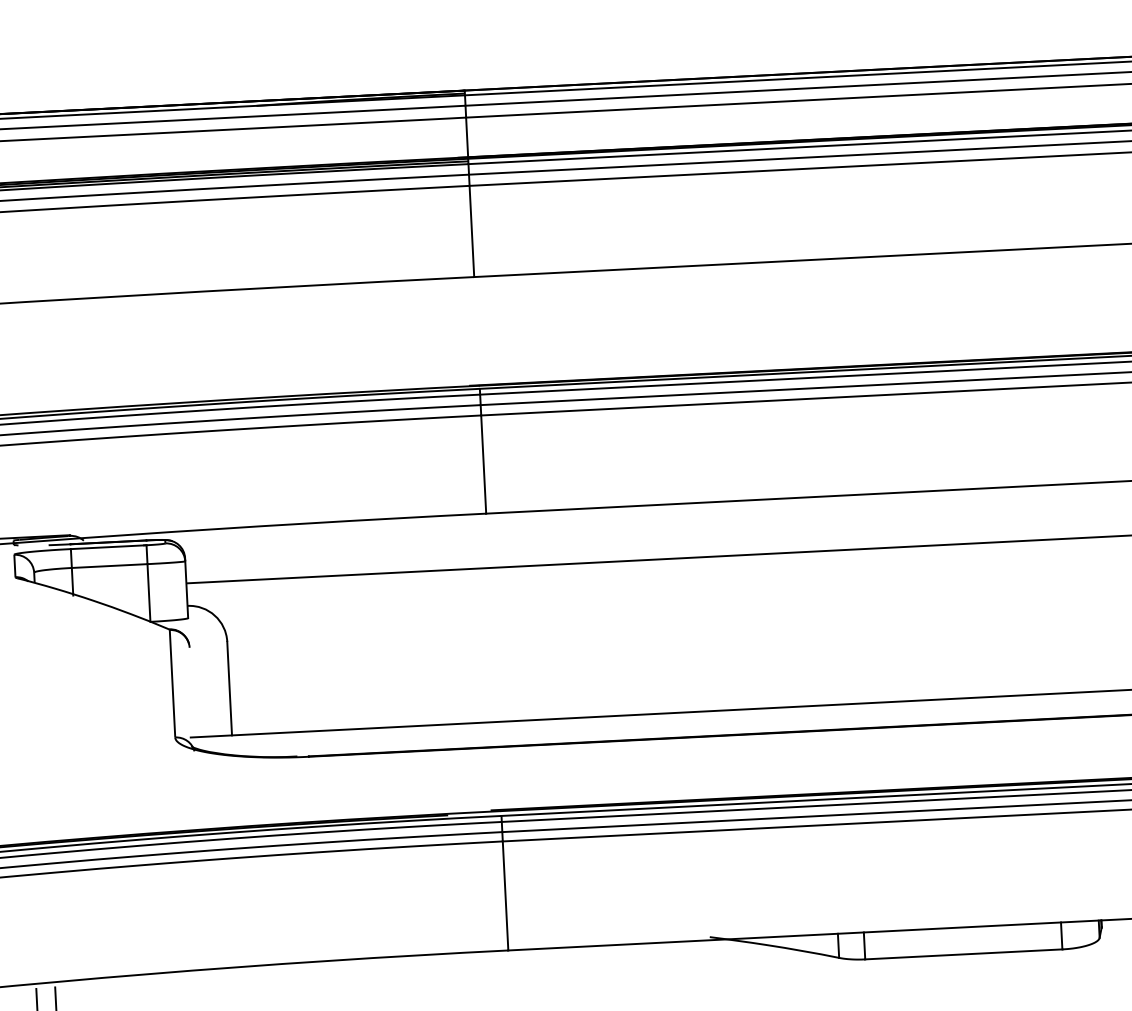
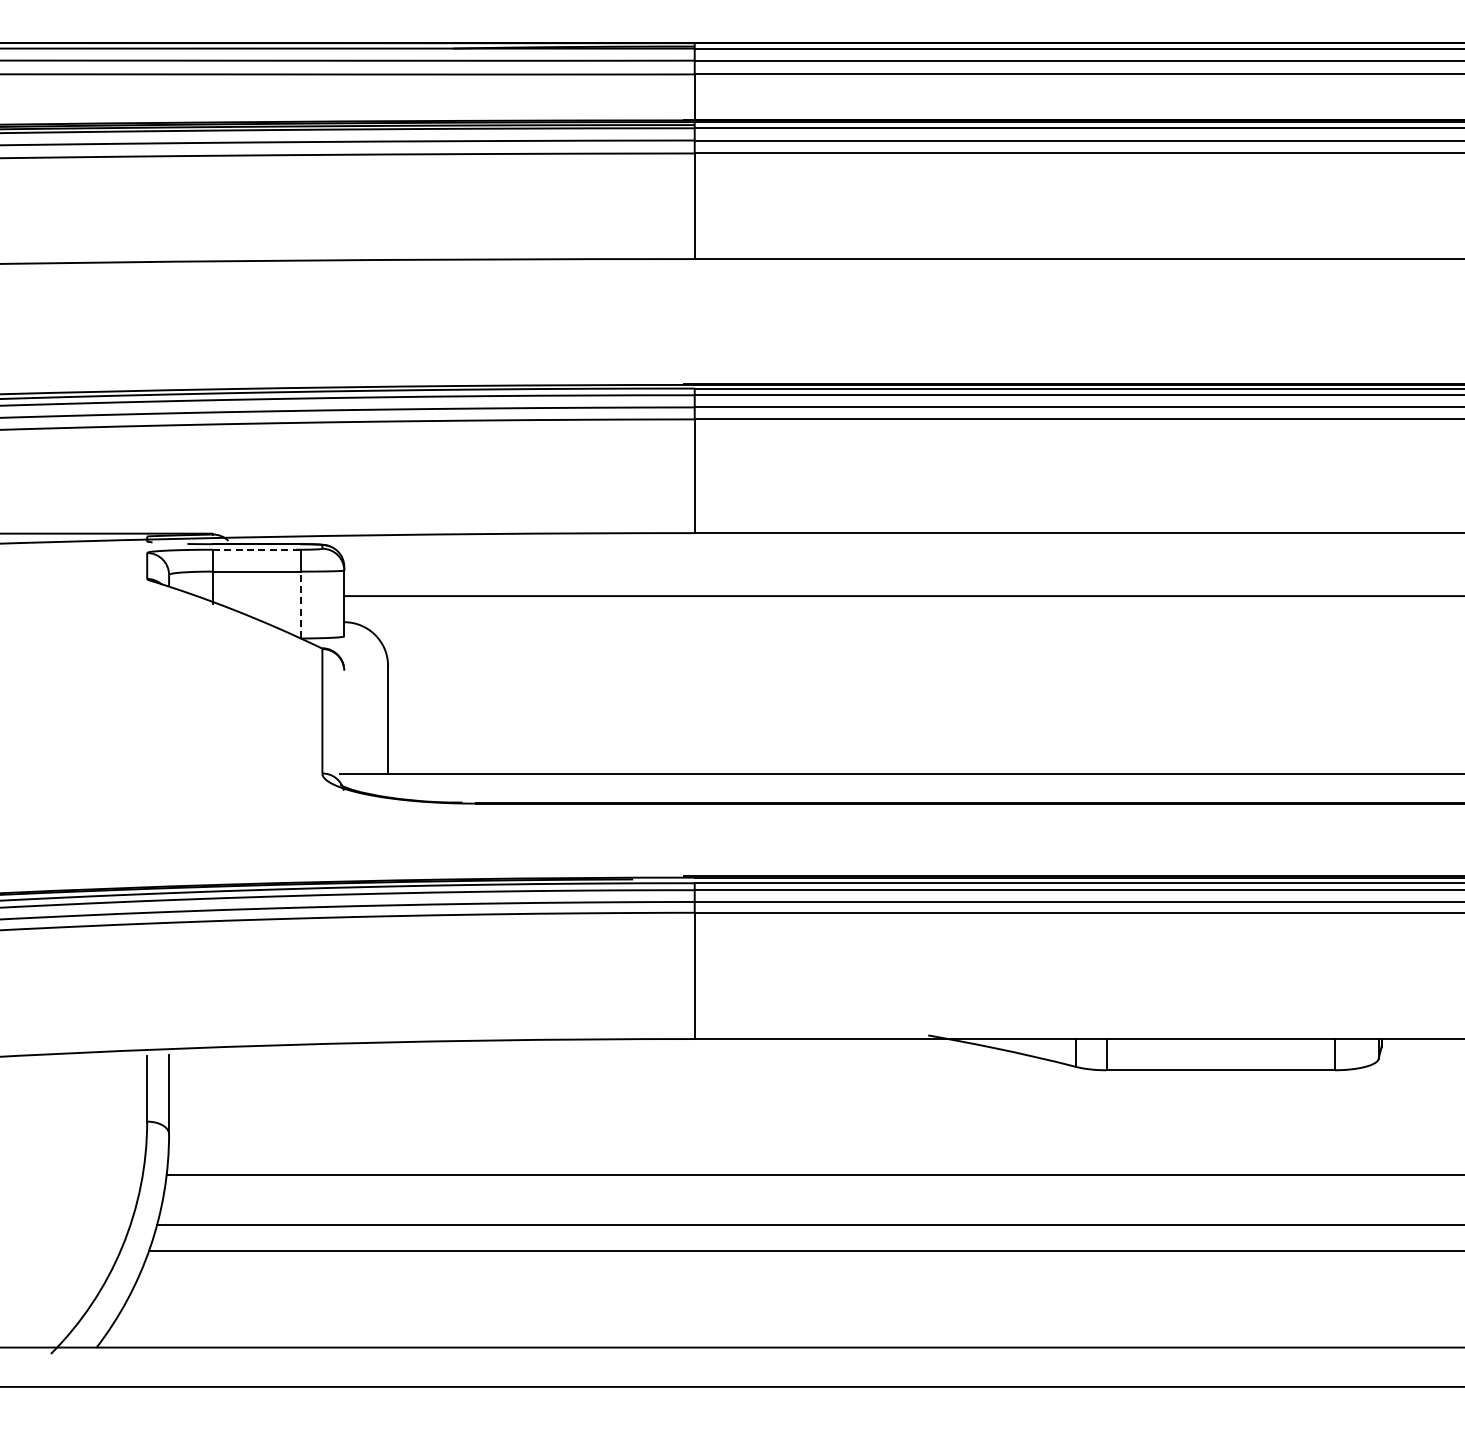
line: (108, 546) -> (256, 549), solid -> dashed
line: (148, 592) -> (300, 604), solid -> dashed

